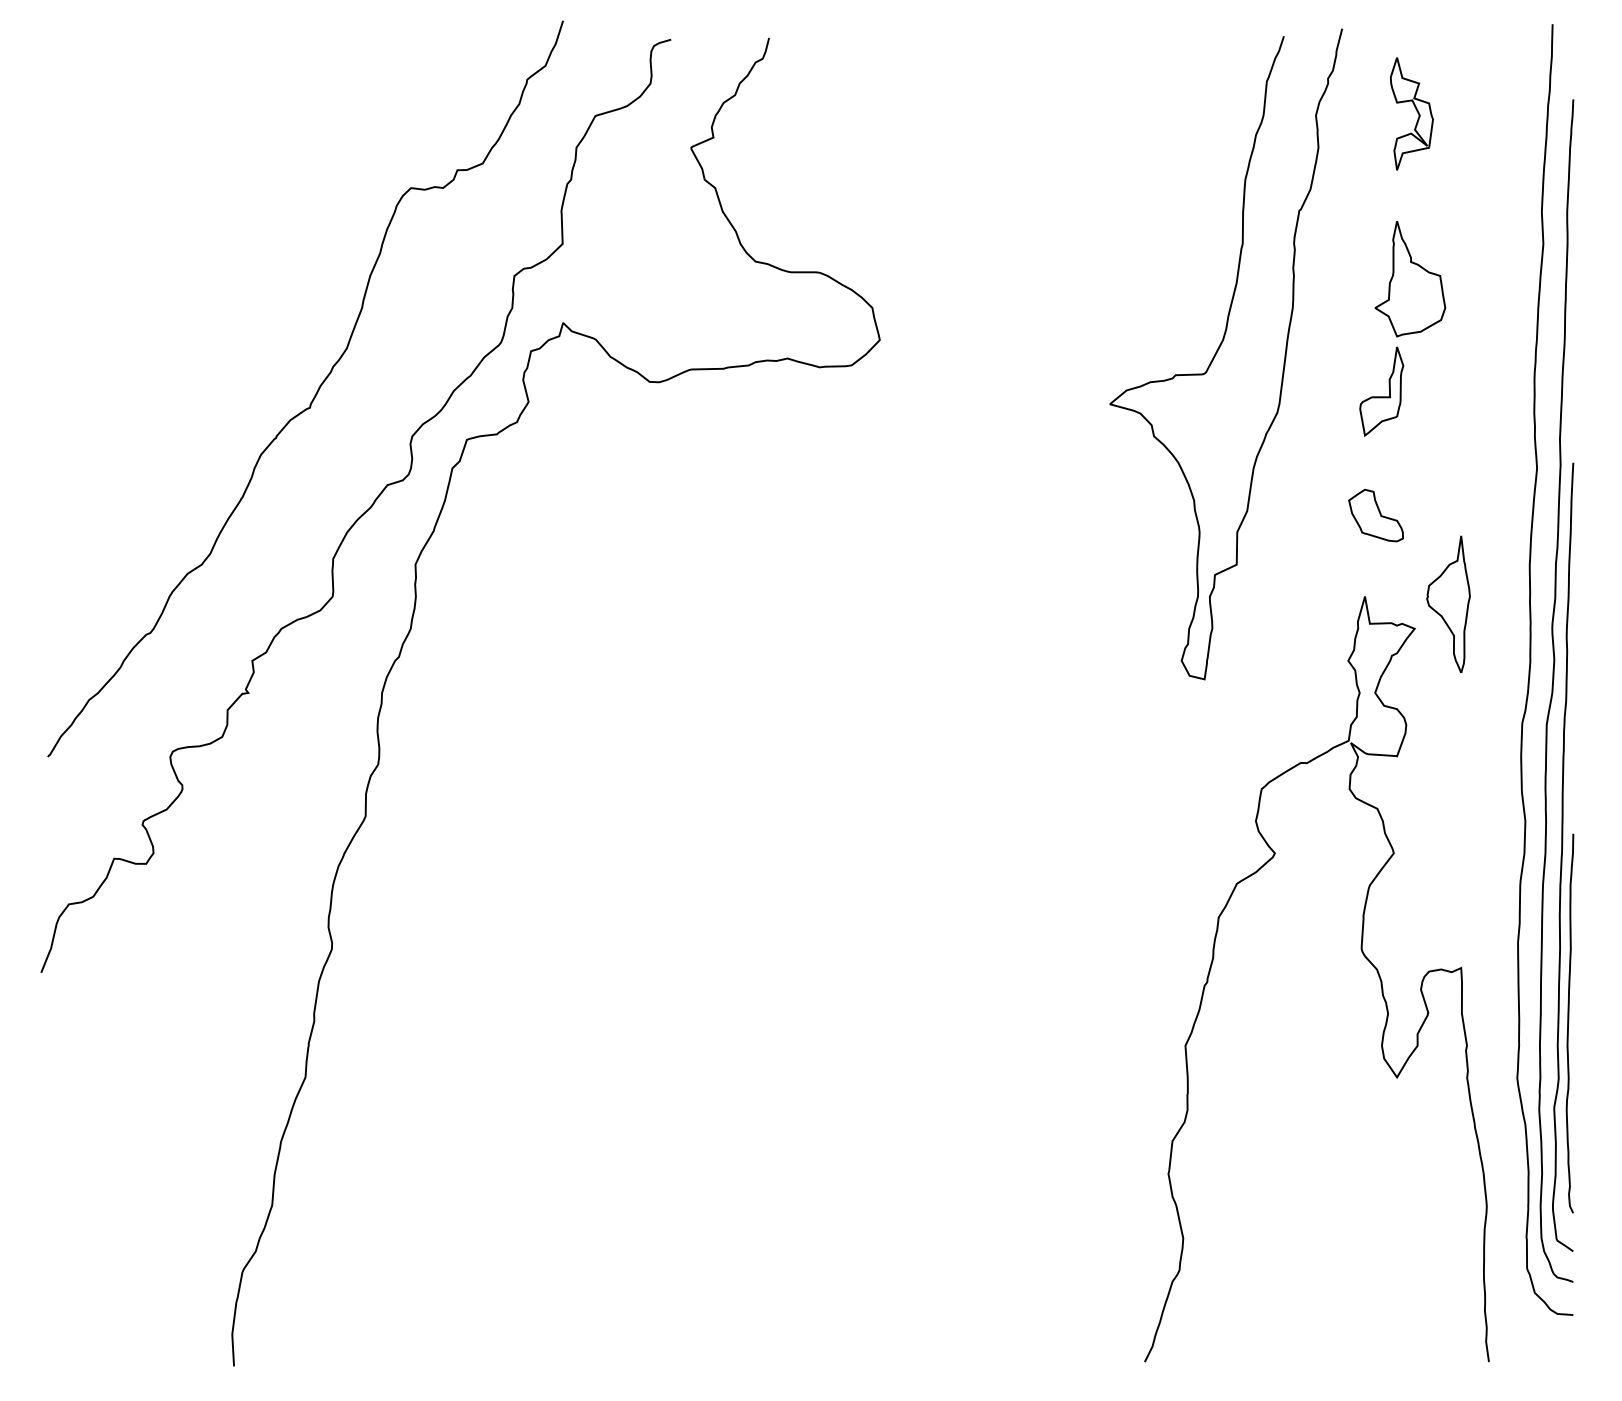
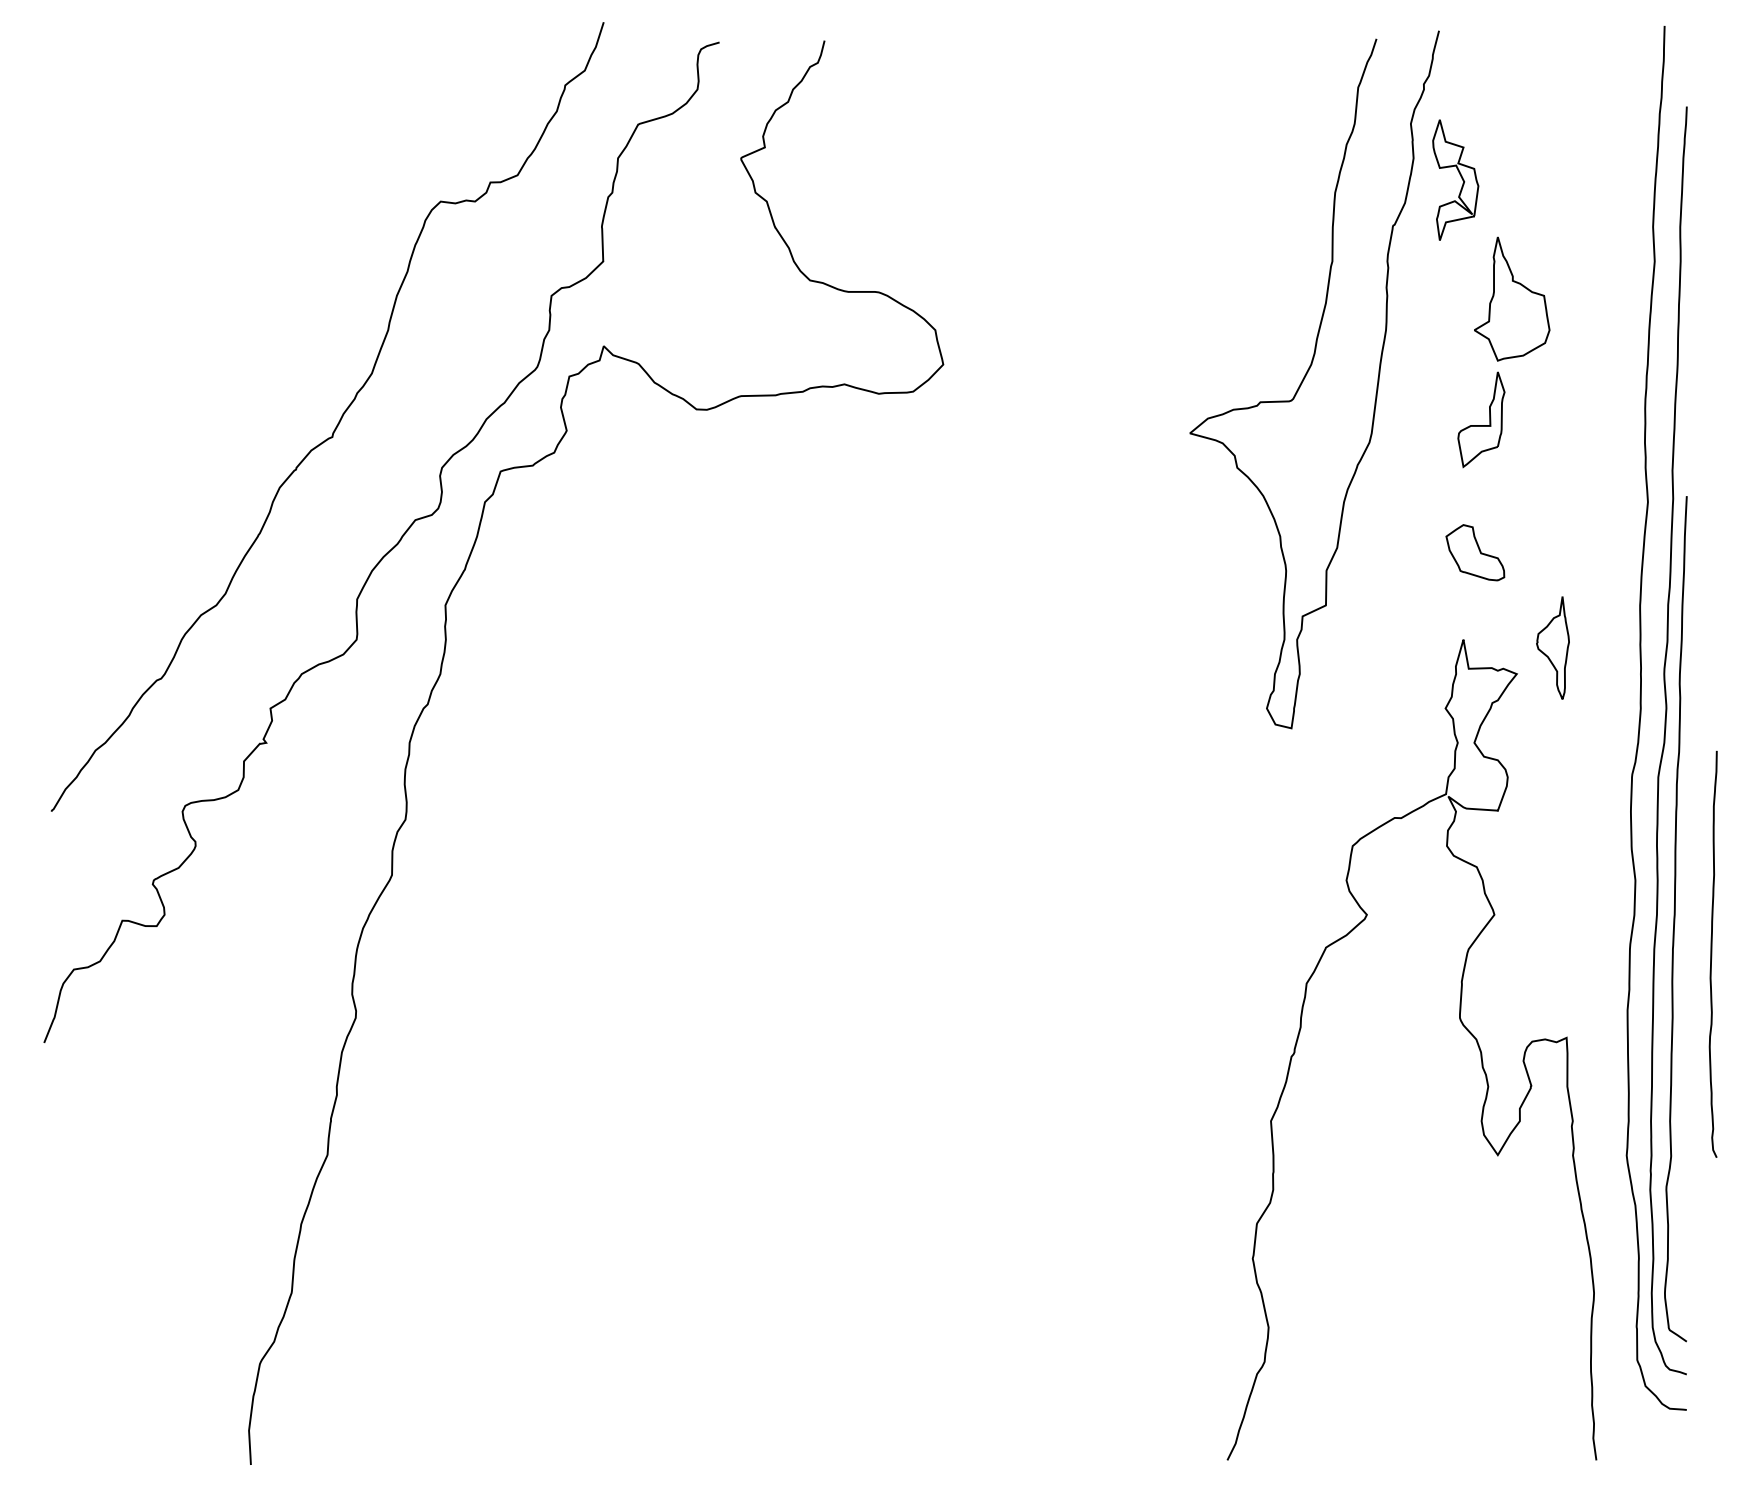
part: (1411, 113) -> (1455, 179), moved
part: (1448, 603) -> (1552, 647), size x0.7
curve: (1569, 1022) -> (1712, 953), moved

